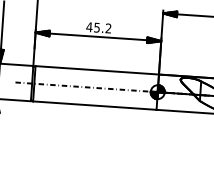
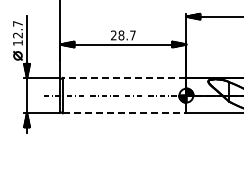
text: (98, 27) -> (122, 35), 45.2 -> 28.7
line: (97, 69) -> (124, 77), solid -> dashed
line: (94, 105) -> (124, 113), solid -> dashed

